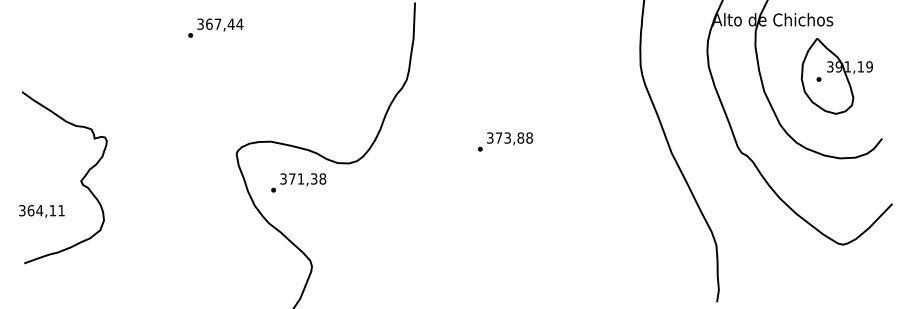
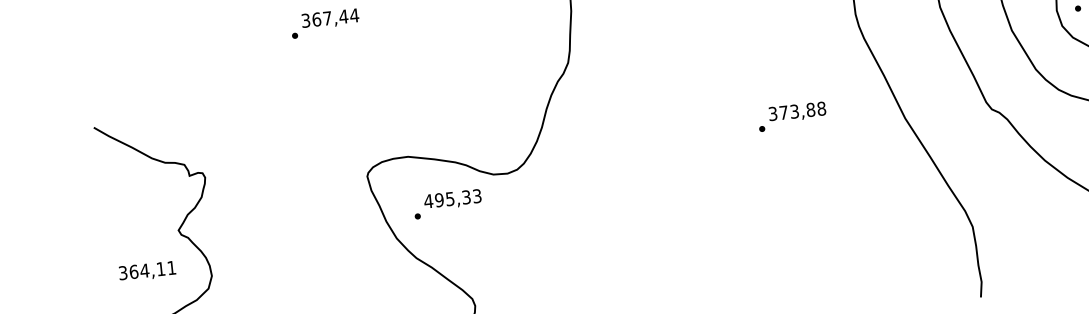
text: (505, 141) -> (792, 116), moved
text: (303, 178) -> (453, 198), 371,38 -> 495,33
text: (41, 211) -> (147, 271), moved

